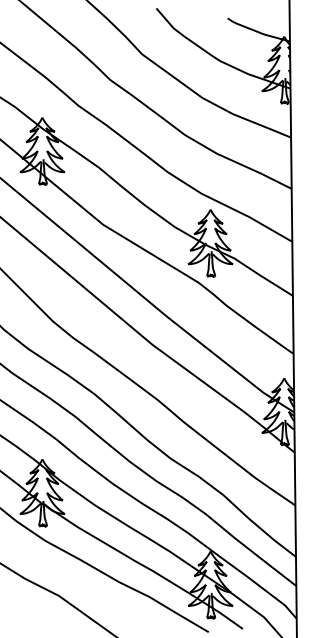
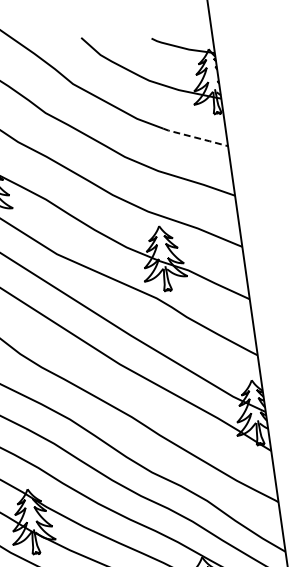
line: (259, 124) -> (195, 137), solid -> dashed

